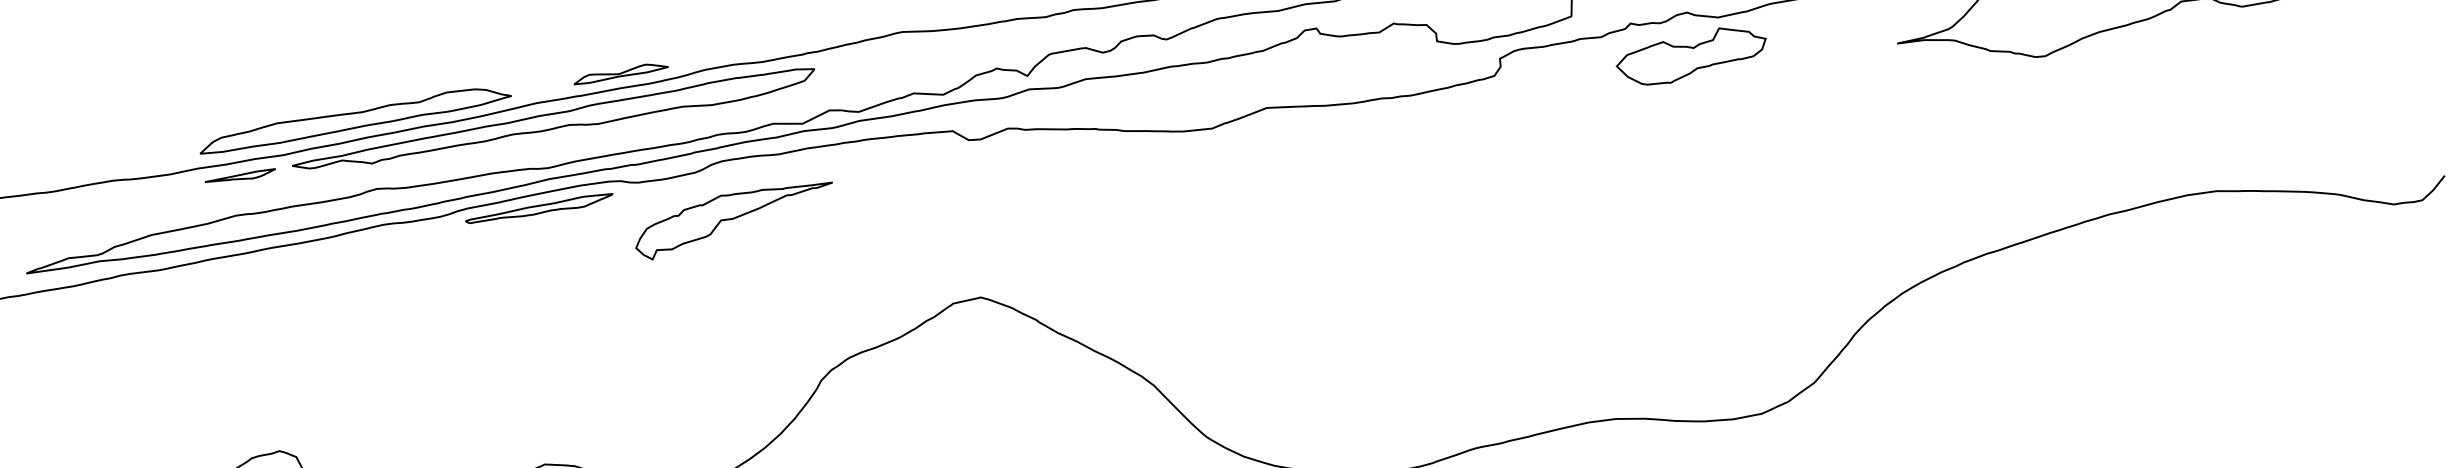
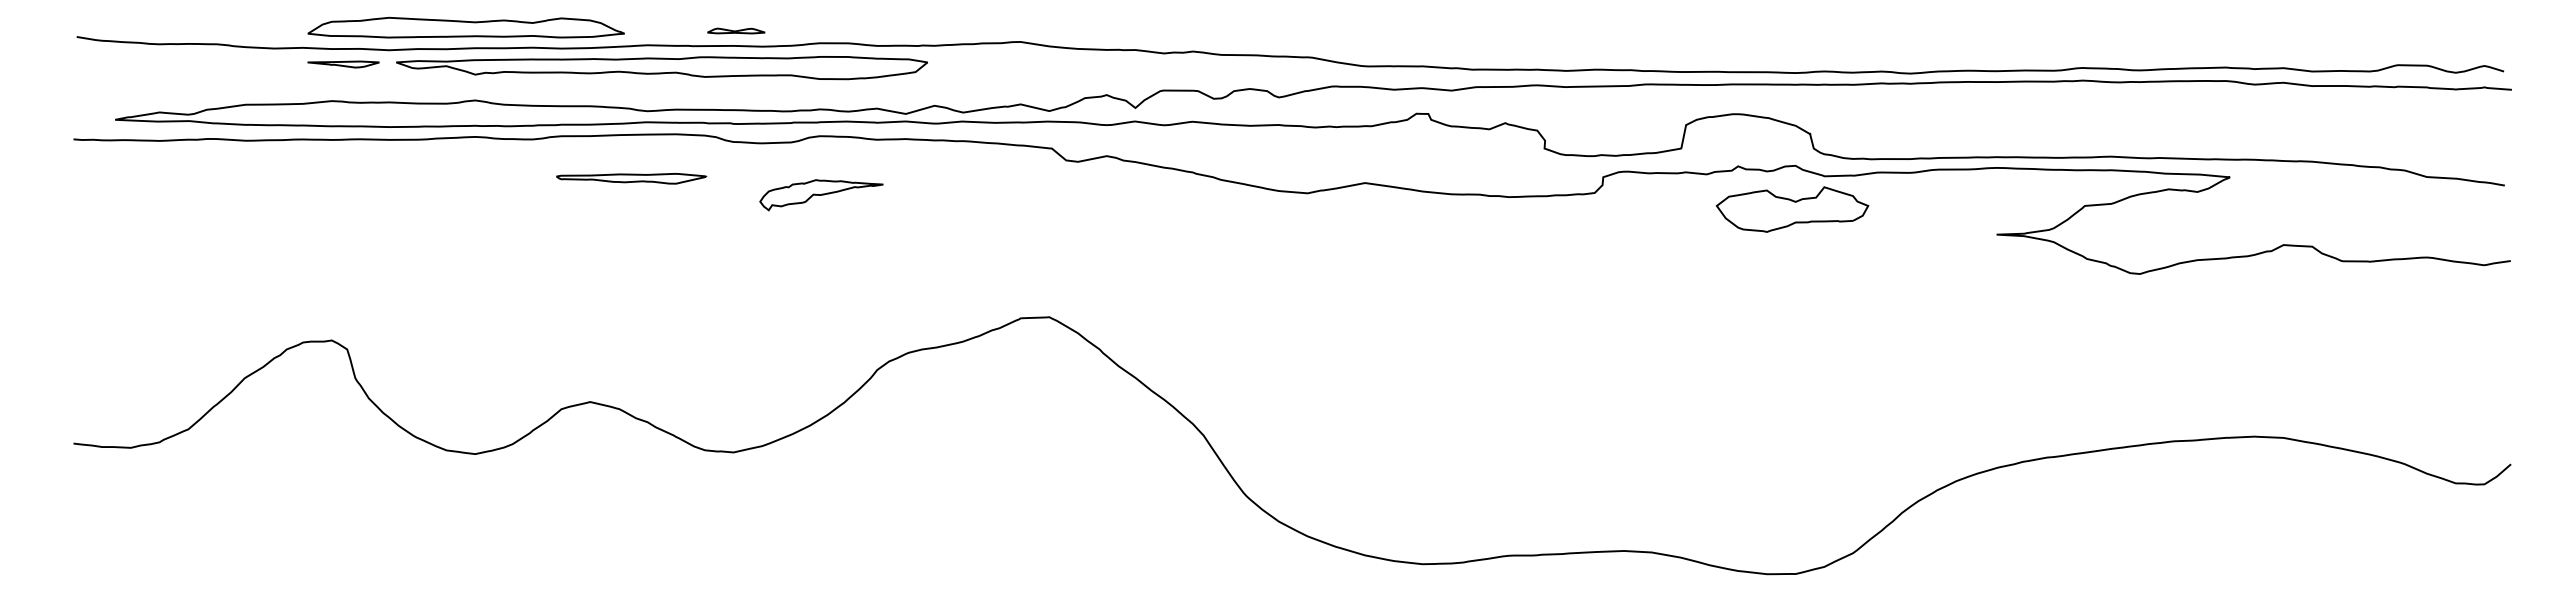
part: (620, 72) -> (736, 30), size x0.6
part: (539, 209) -> (631, 178), moved
part: (734, 219) -> (821, 195), size x0.6

